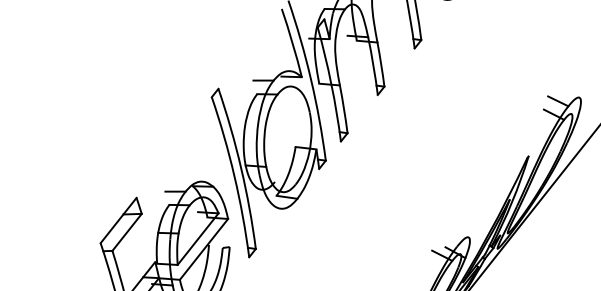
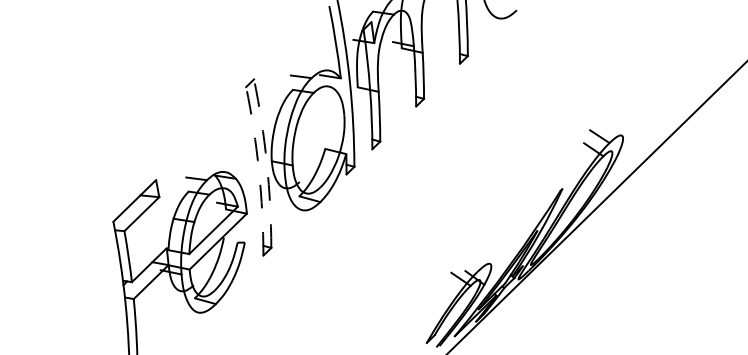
arc: (240, 168) -> (266, 163), solid -> dashed
arc: (234, 175) -> (259, 170), solid -> dashed

